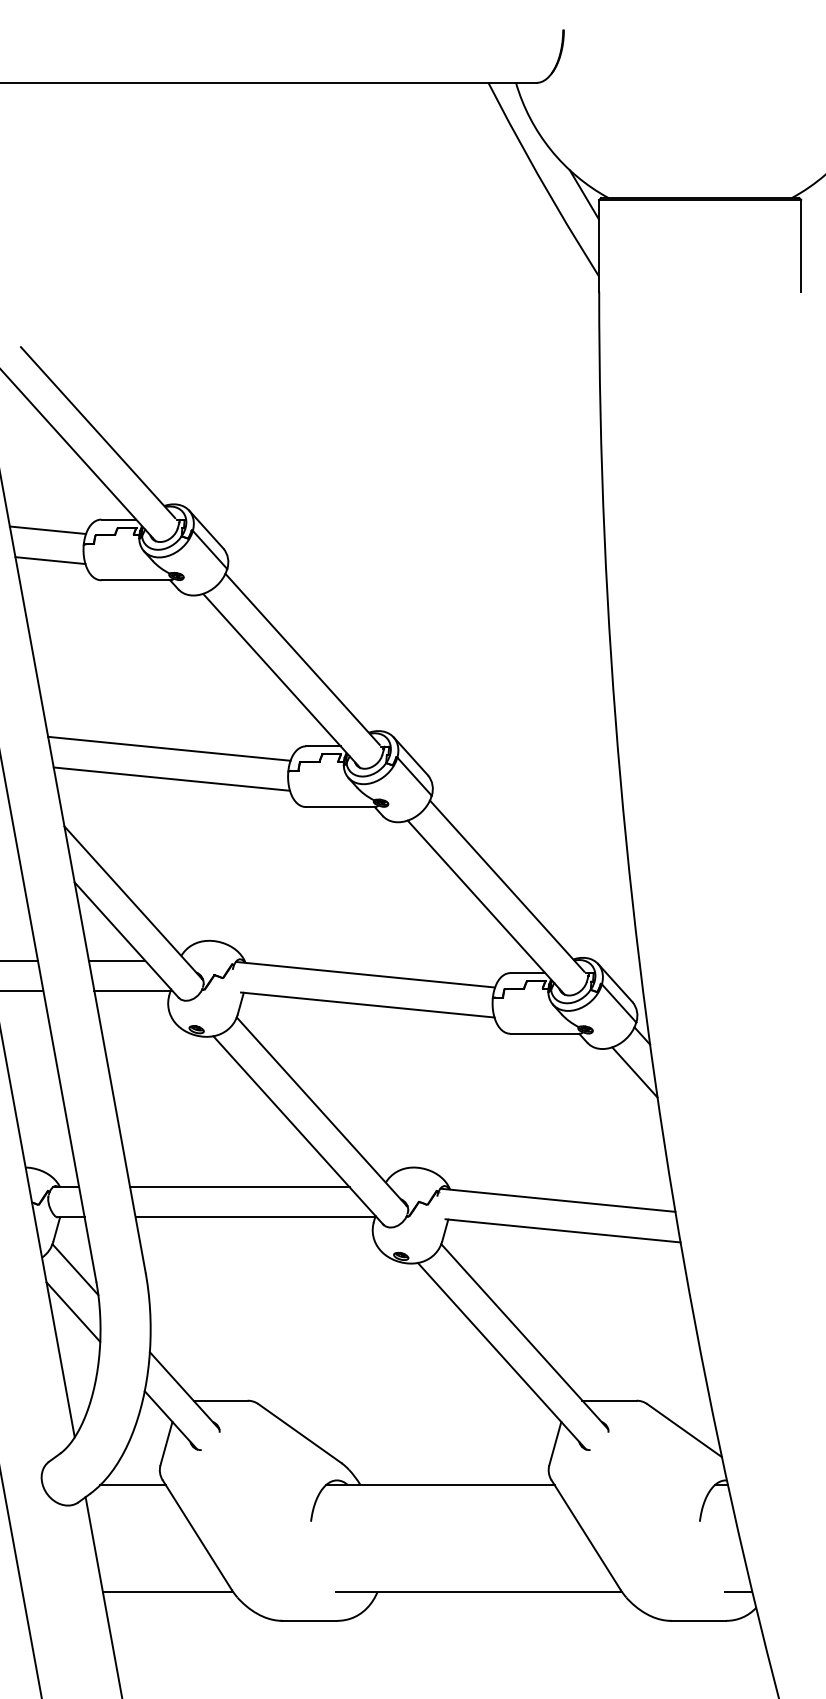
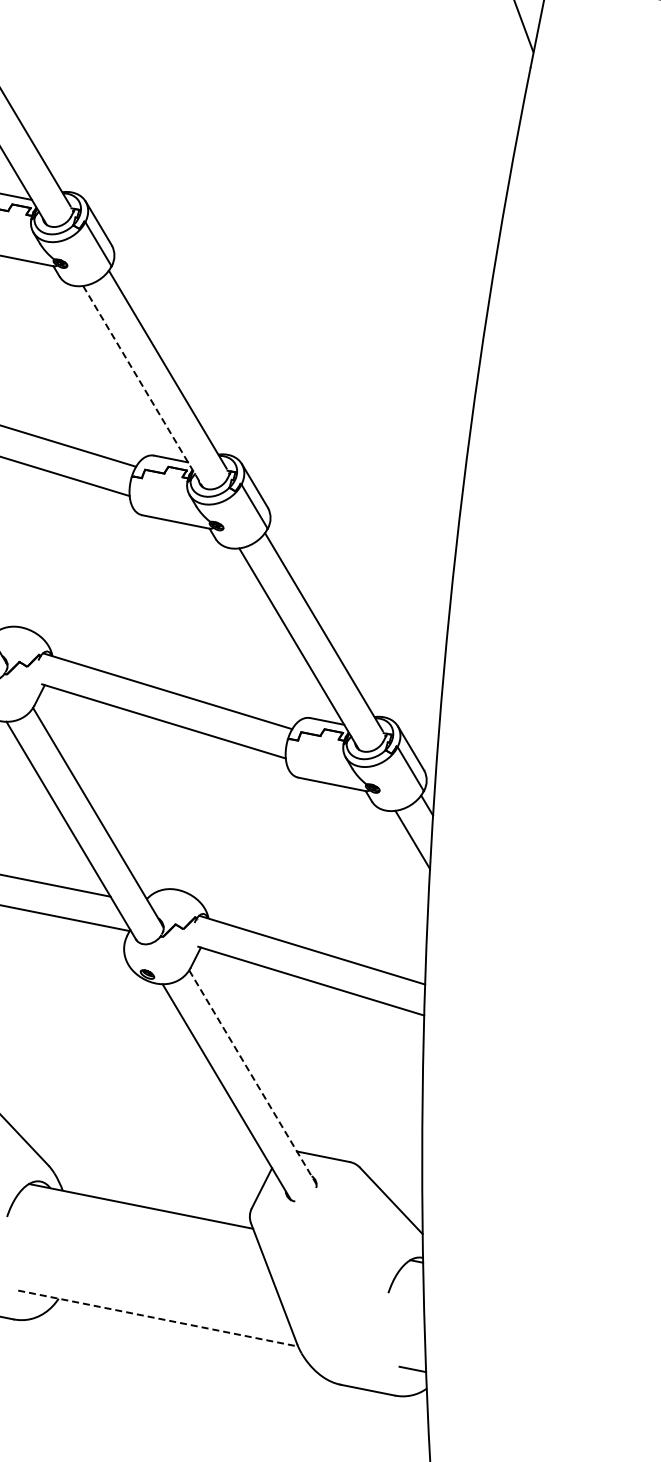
line: (282, 681) -> (143, 387), solid -> dashed
line: (524, 1336) -> (252, 1077), solid -> dashed
line: (479, 1591) -> (158, 1318), solid -> dashed

